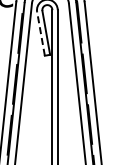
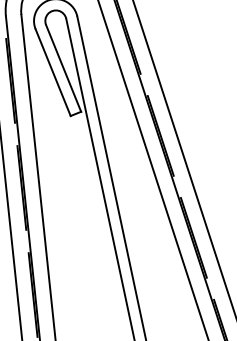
line: (40, 33) -> (51, 72), dashed -> solid

